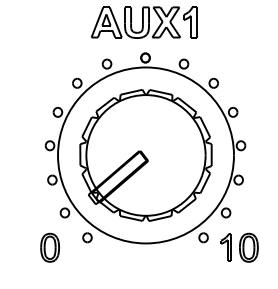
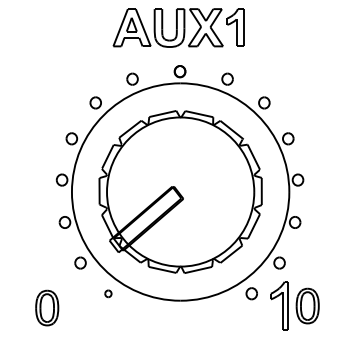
part: (87, 237) -> (108, 293), size x0.6
part: (50, 247) -> (47, 307), moved
part: (226, 247) -> (279, 305), size x1.4

